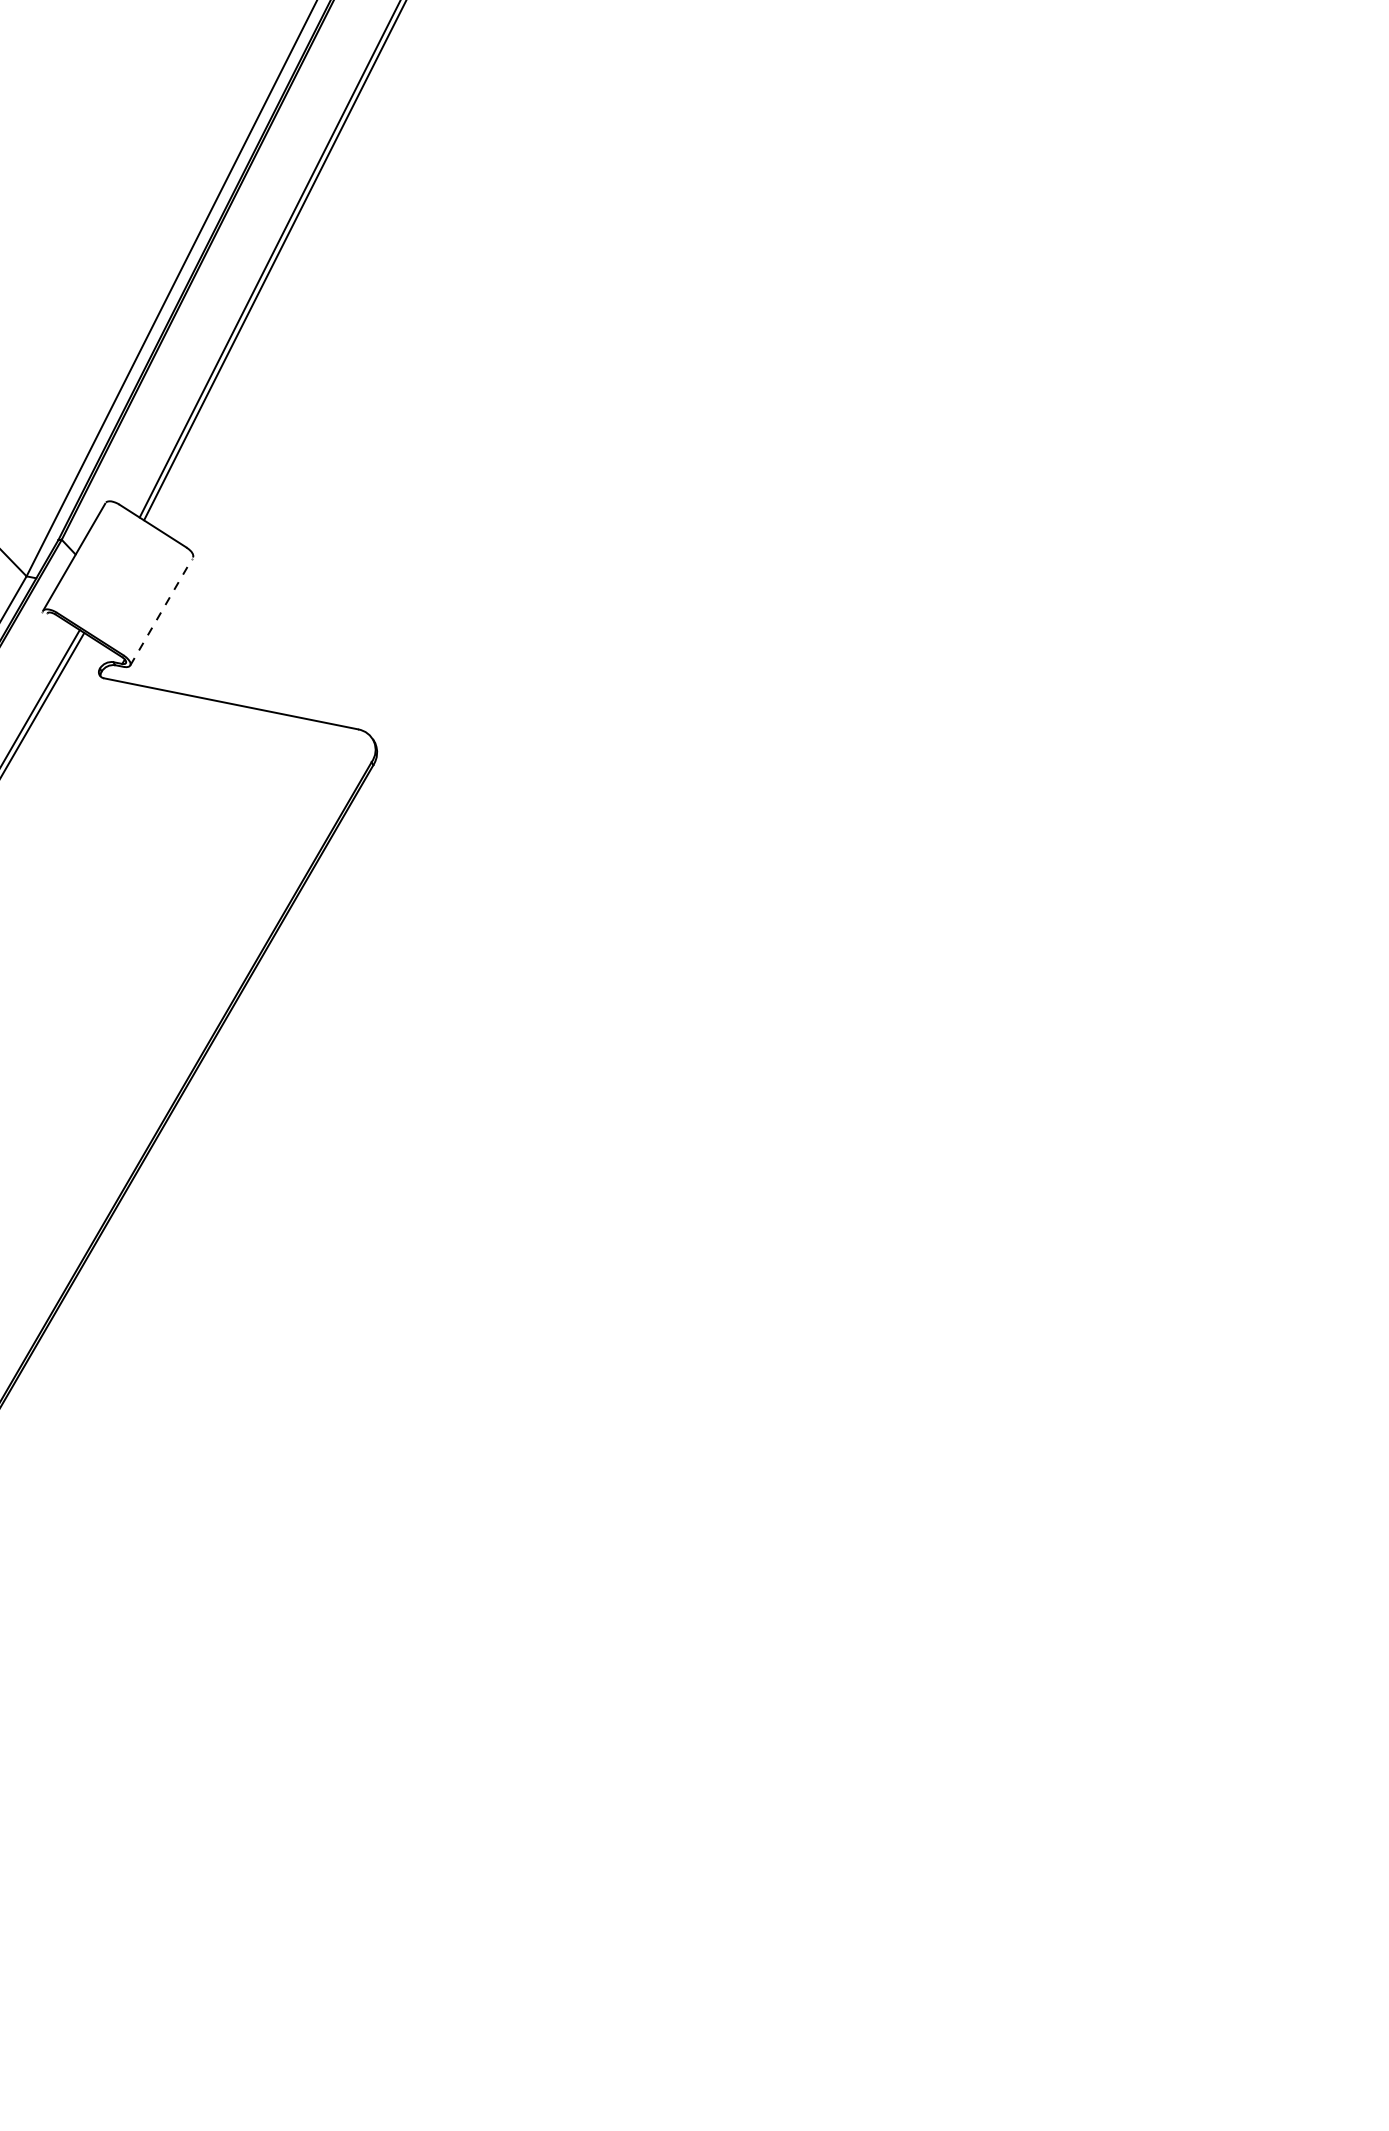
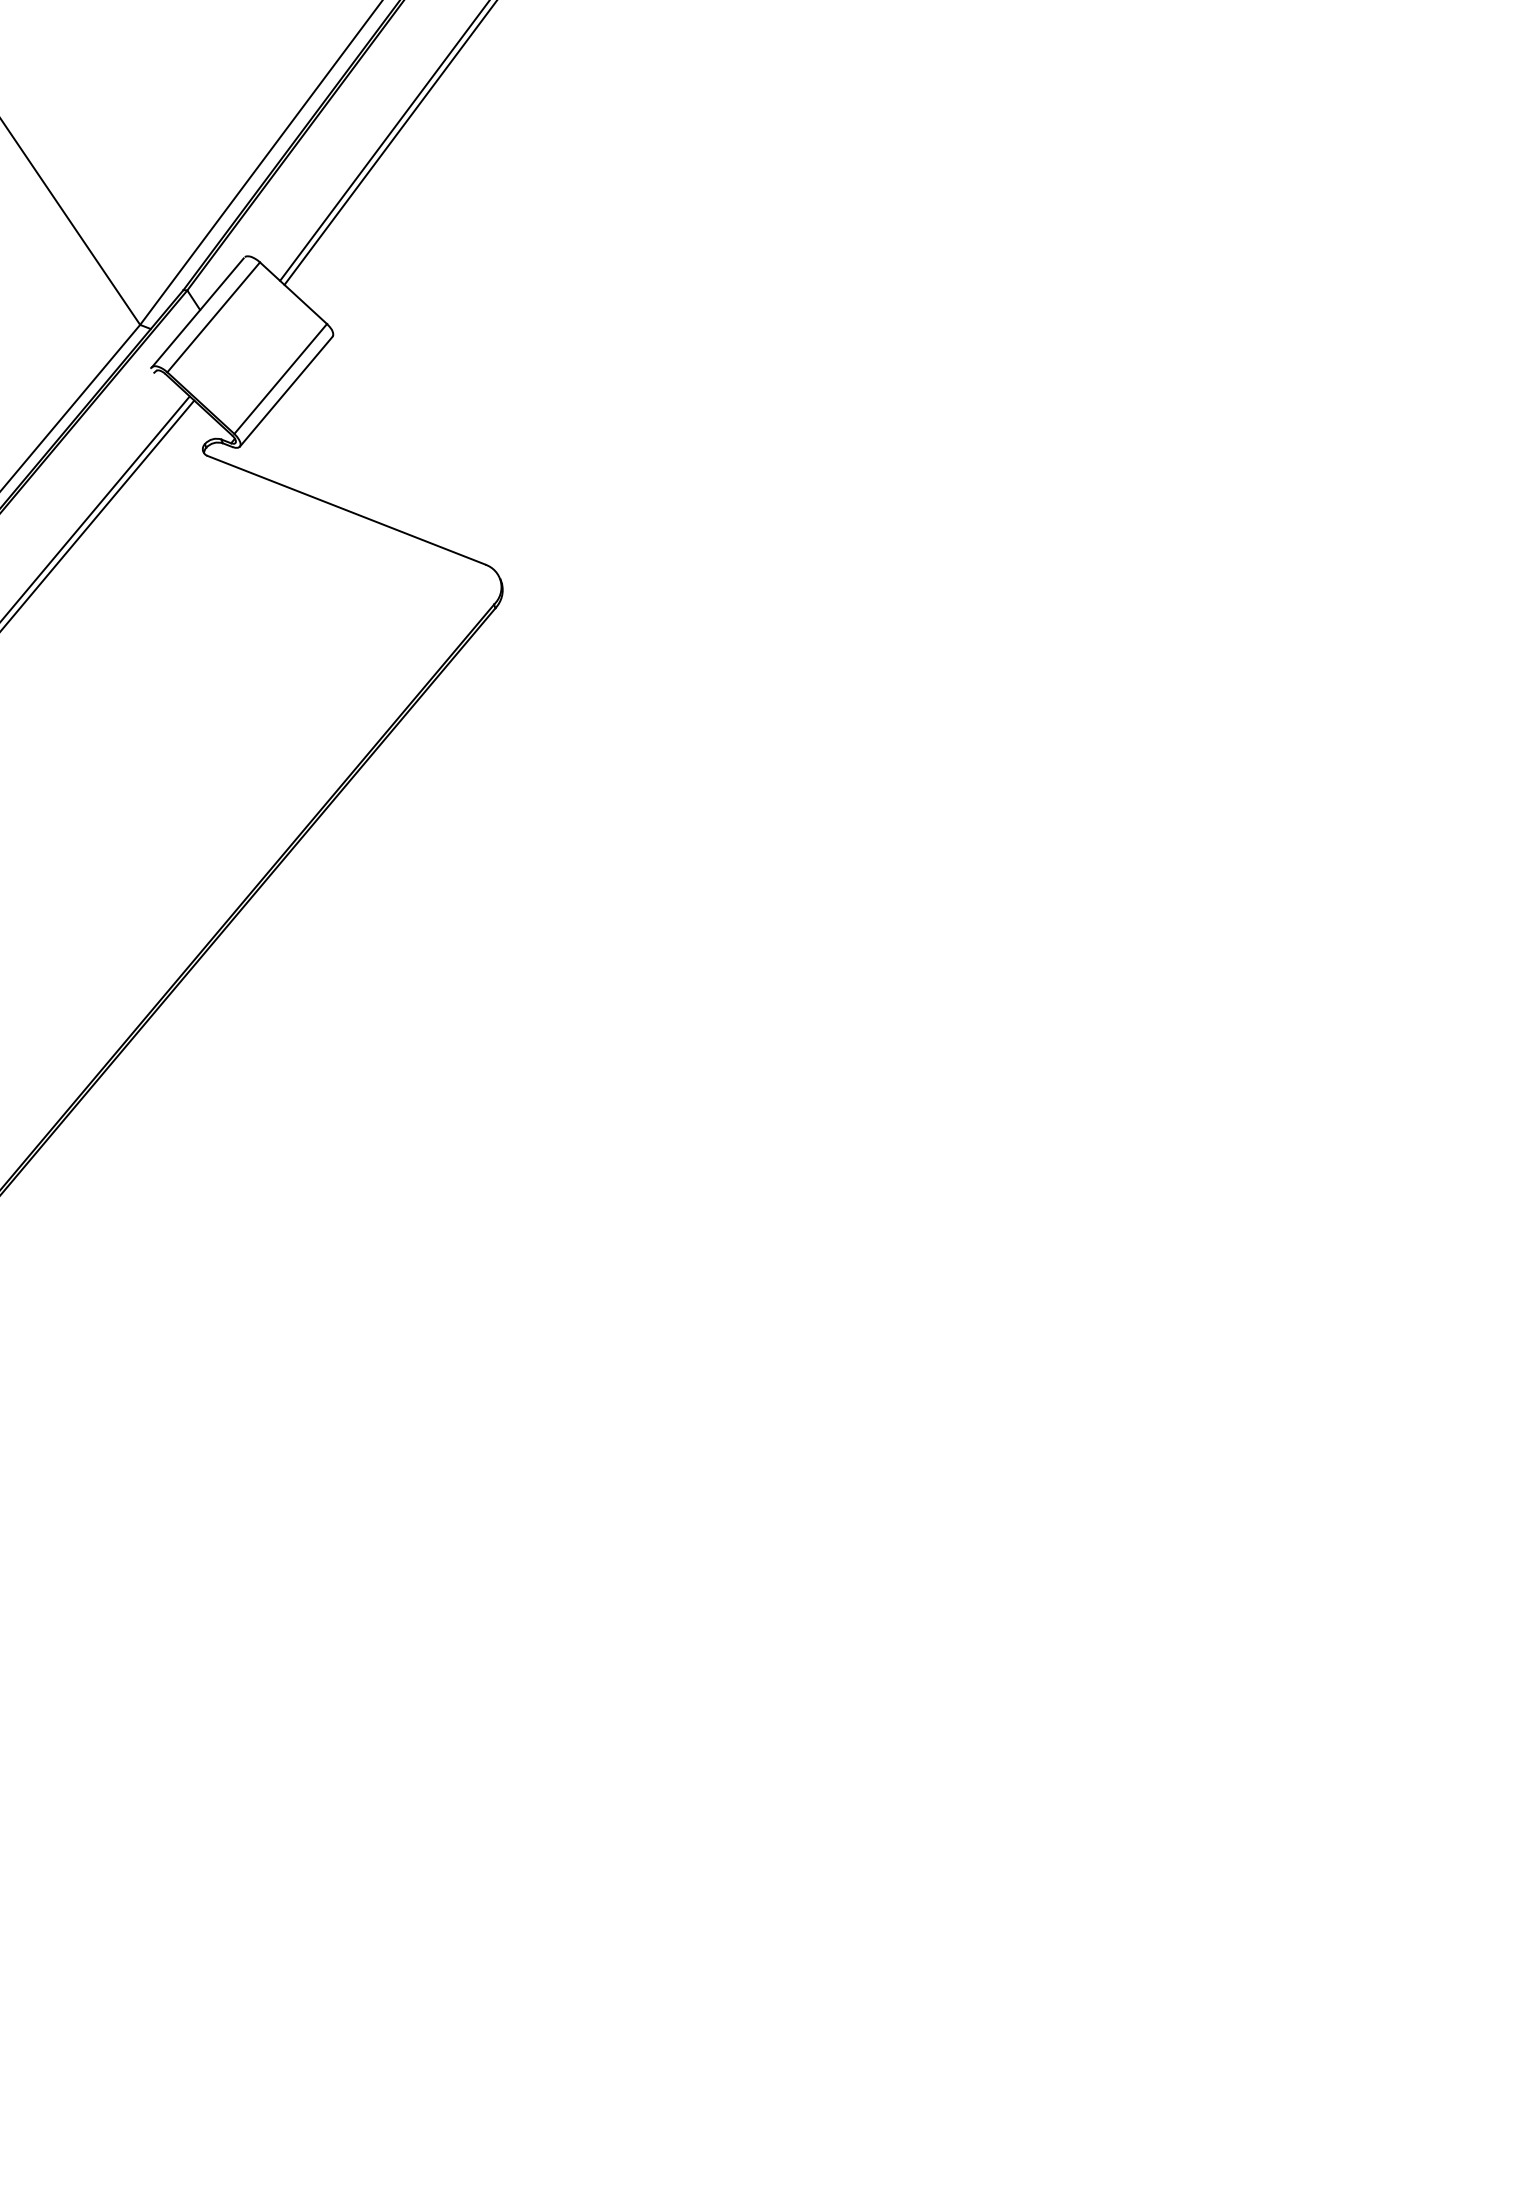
line: (88, 558) -> (213, 317), added
line: (154, 601) -> (280, 378), added
line: (161, 611) -> (286, 391), dashed -> solid

